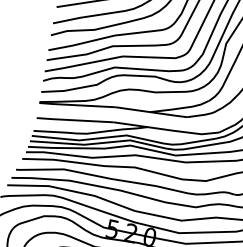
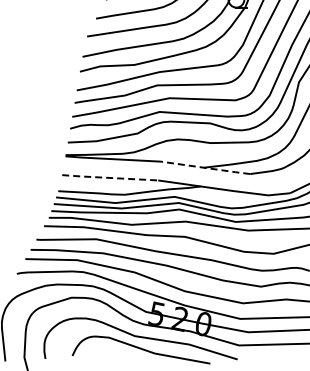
line: (152, 112) -> (206, 168), solid -> dashed
line: (74, 119) -> (109, 177), solid -> dashed

